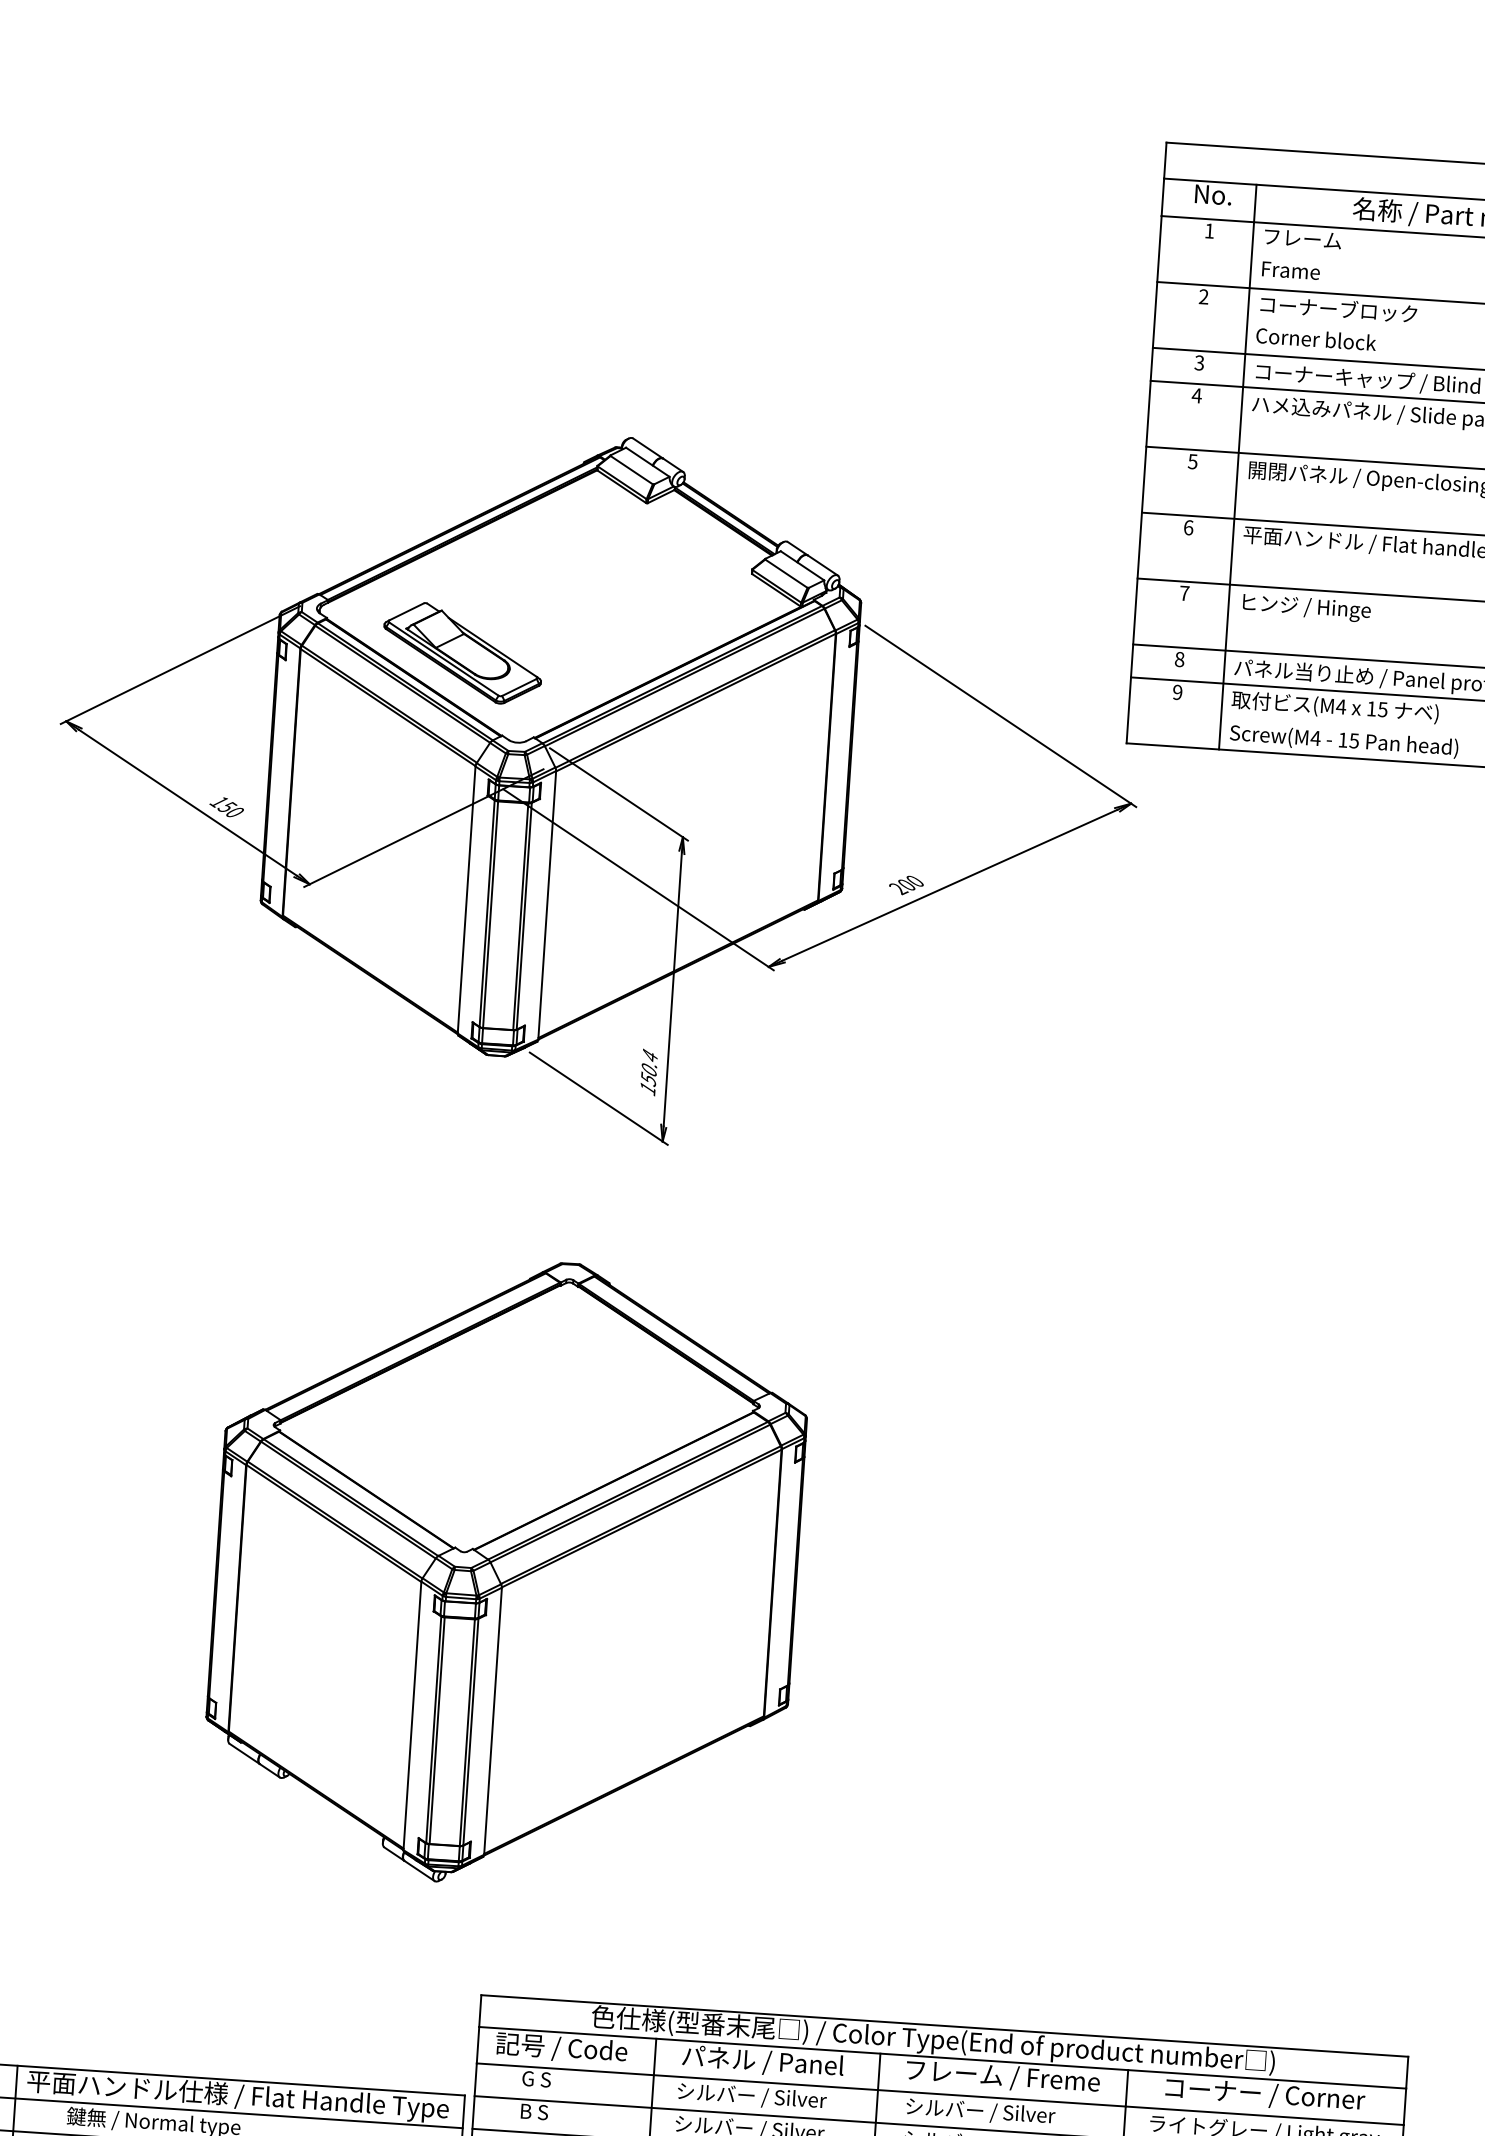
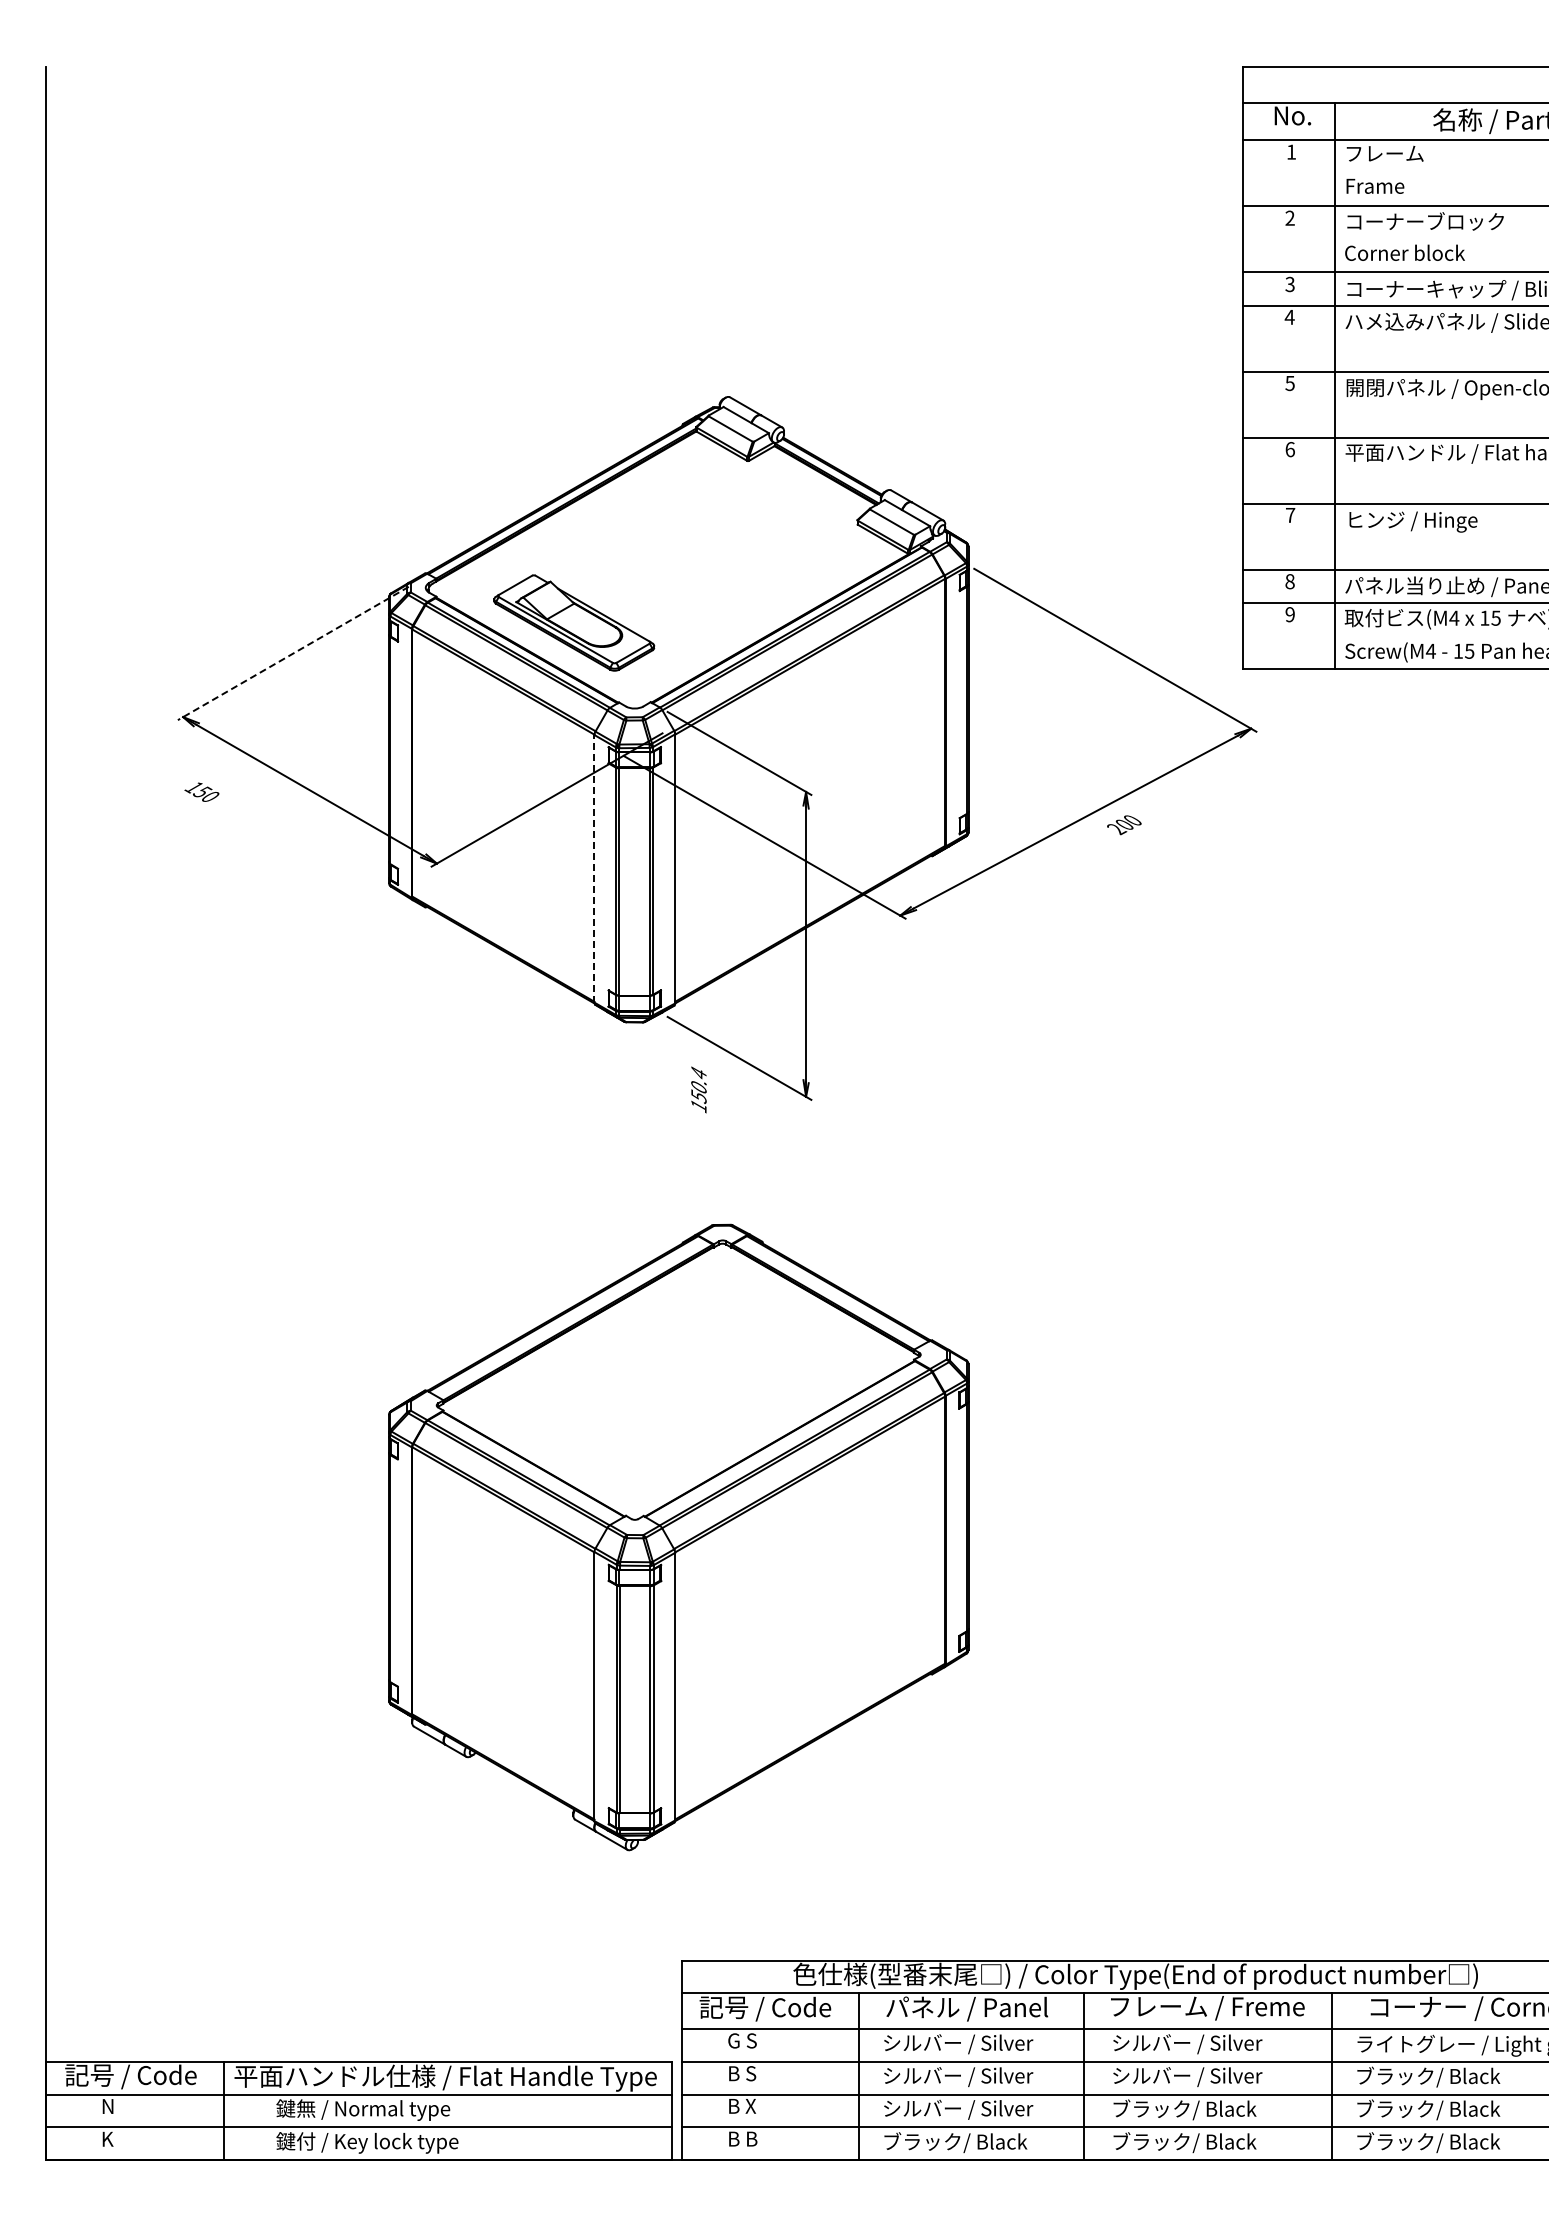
line: (179, 665) -> (292, 653), solid -> dashed
text: (226, 806) -> (201, 791), moved
text: (906, 885) -> (1124, 825), moved
line: (466, 899) -> (594, 868), solid -> dashed
text: (648, 1072) -> (698, 1089), moved

